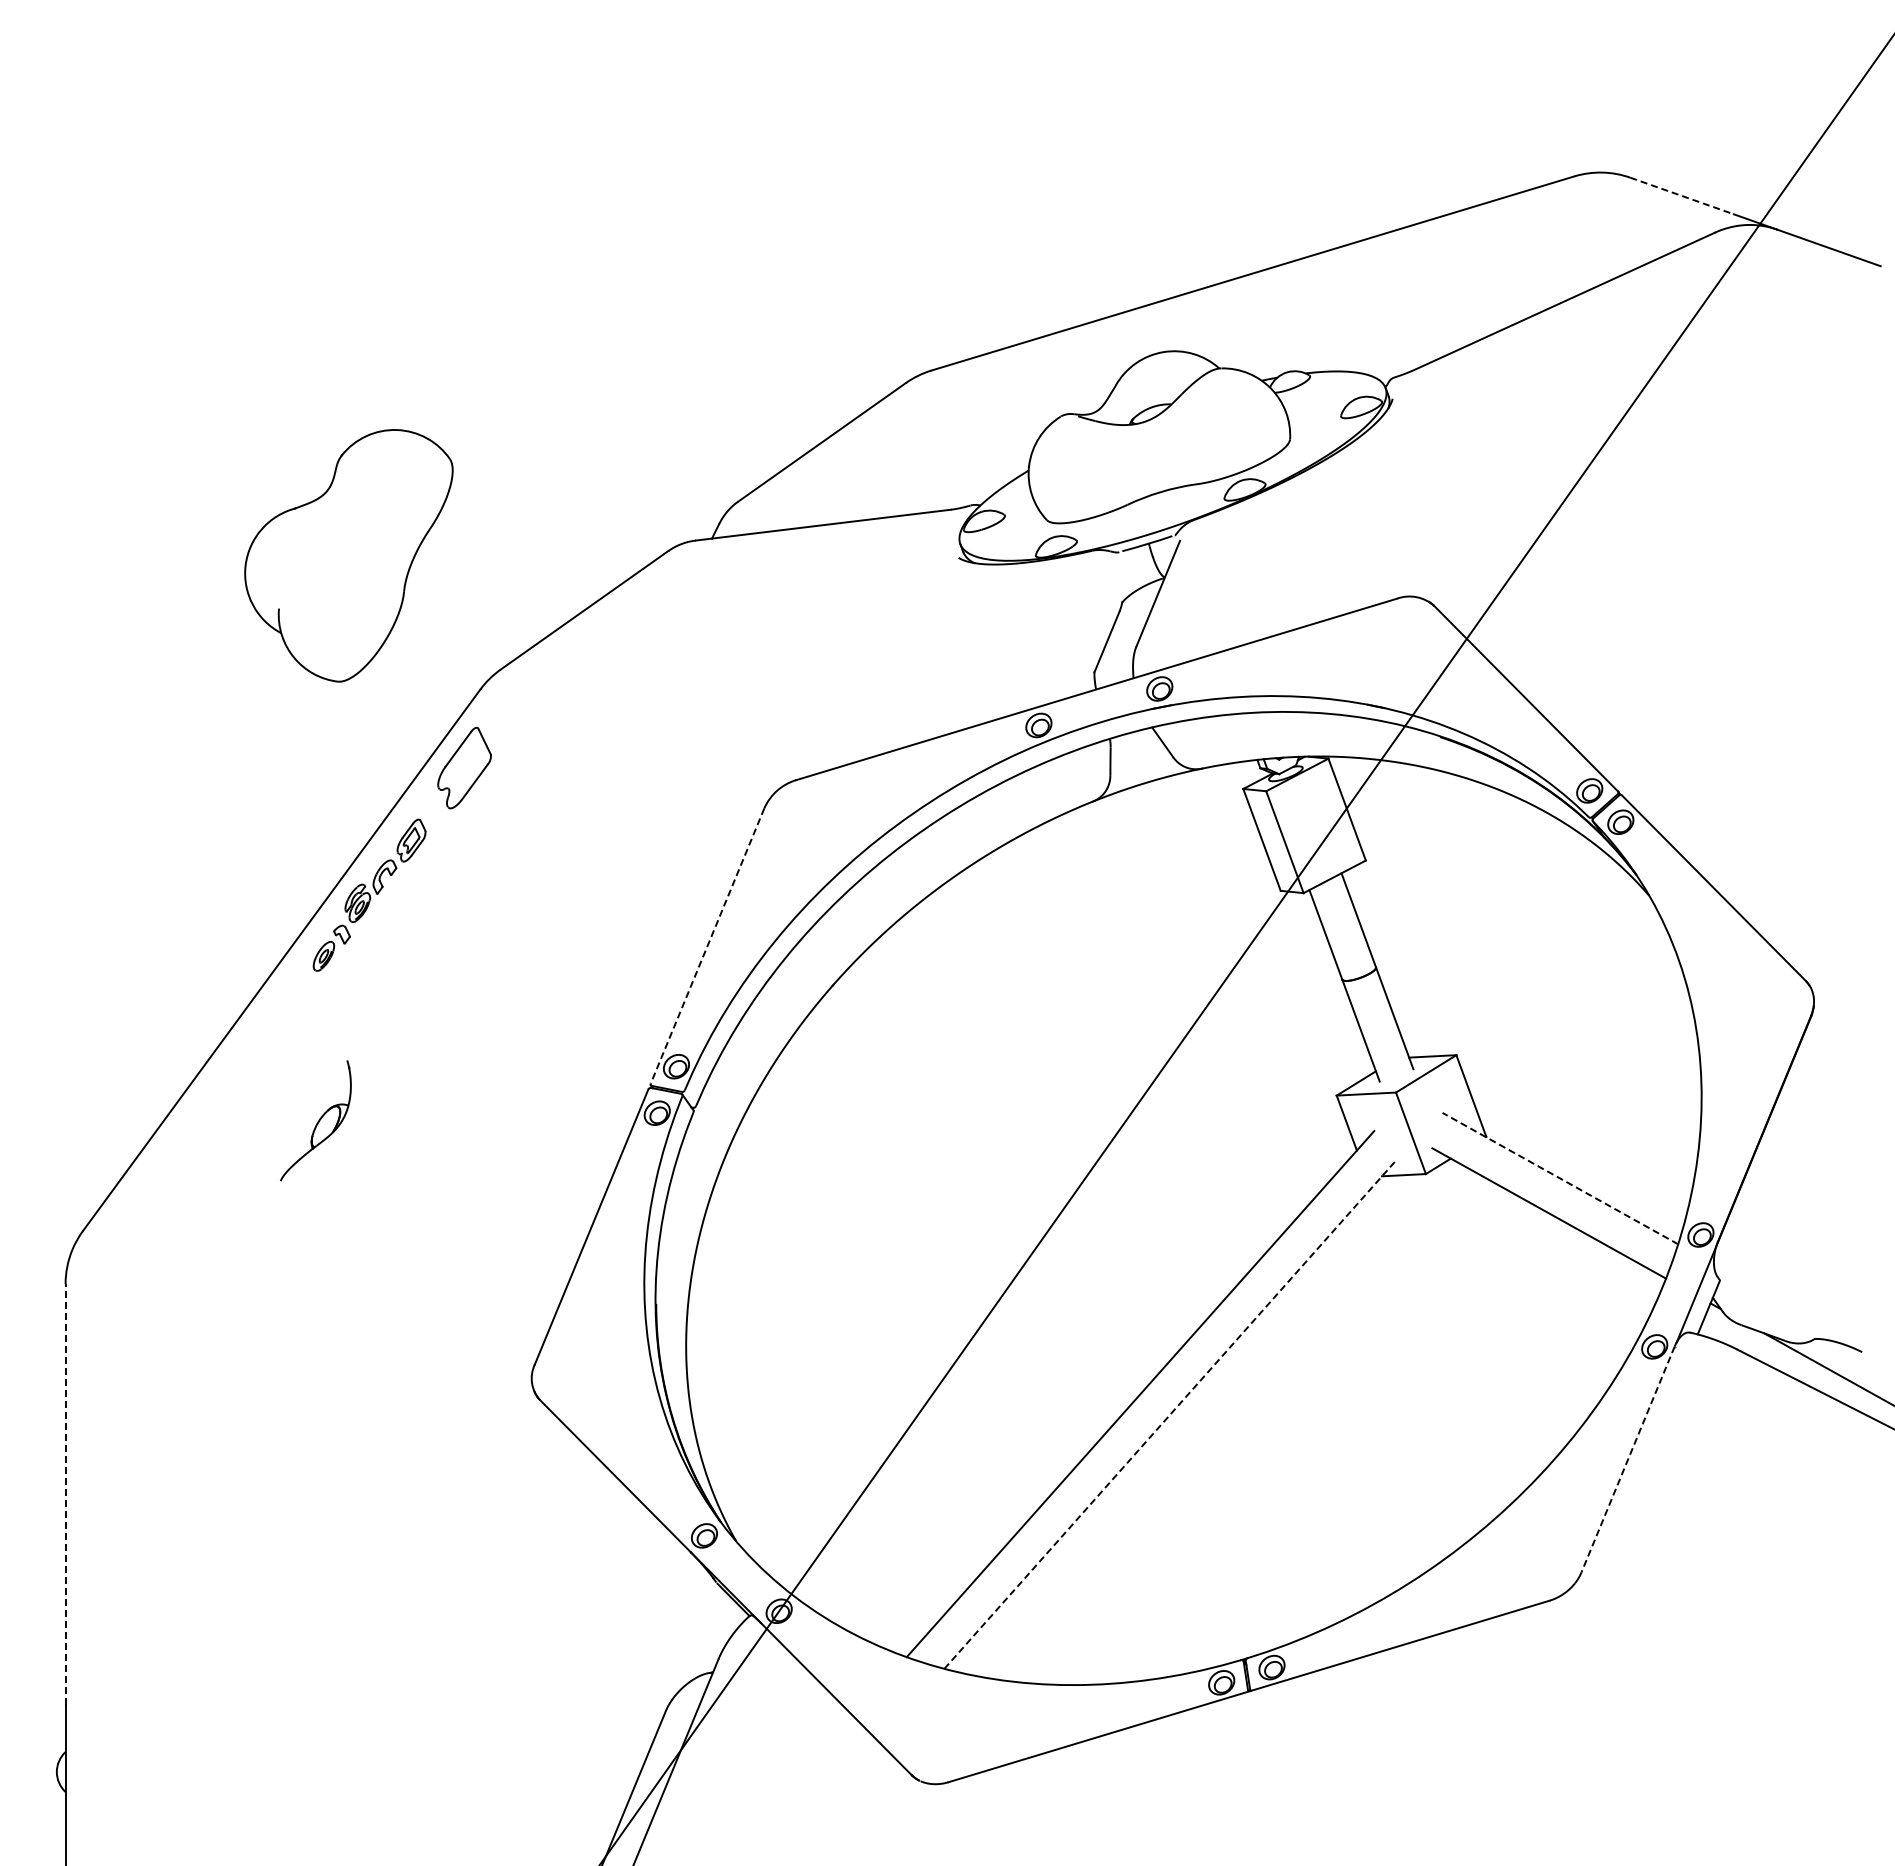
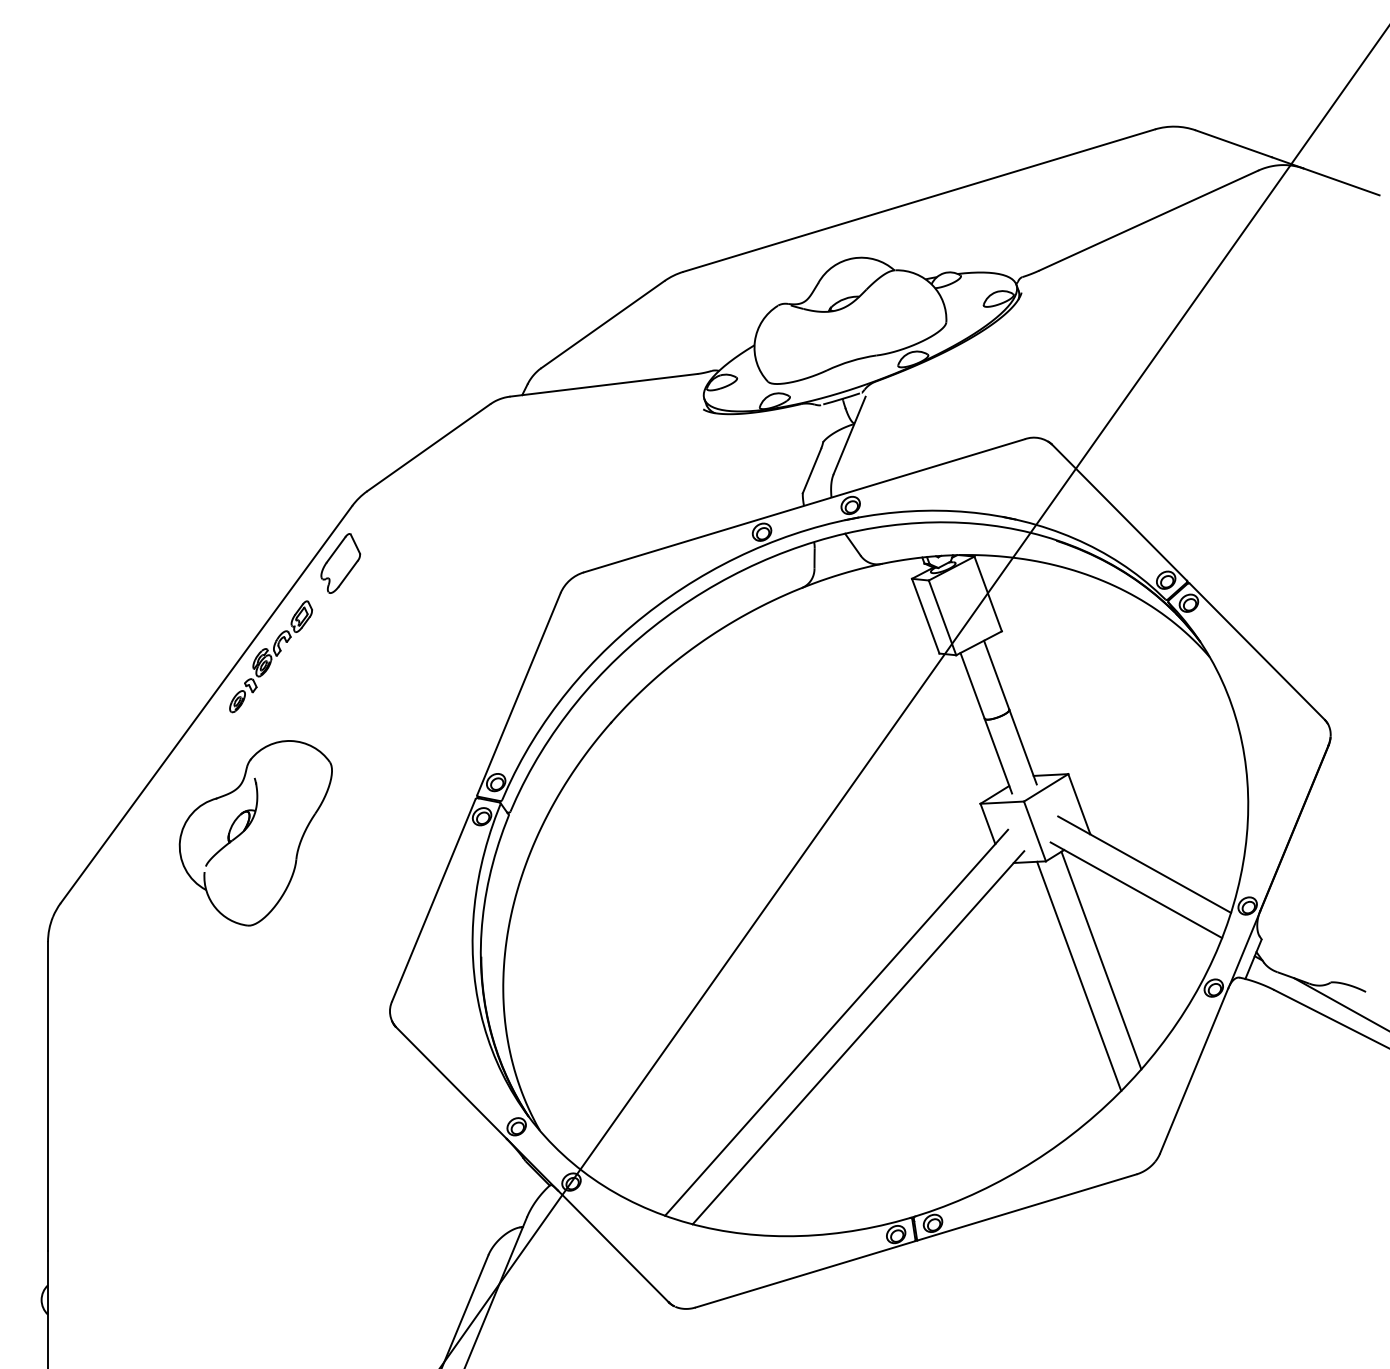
line: (1682, 196) -> (1234, 144), dashed -> solid
part: (348, 555) -> (255, 833), moved
line: (707, 946) -> (518, 694), dashed -> solid
line: (1560, 1178) -> (1144, 864), dashed -> solid
line: (1501, 1308) -> (1101, 959), added
line: (1470, 1330) -> (1078, 976), added
line: (1170, 1414) -> (858, 1037), dashed -> solid
line: (1627, 1459) -> (1193, 1070), dashed -> solid
line: (65, 1494) -> (47, 1096), dashed -> solid

